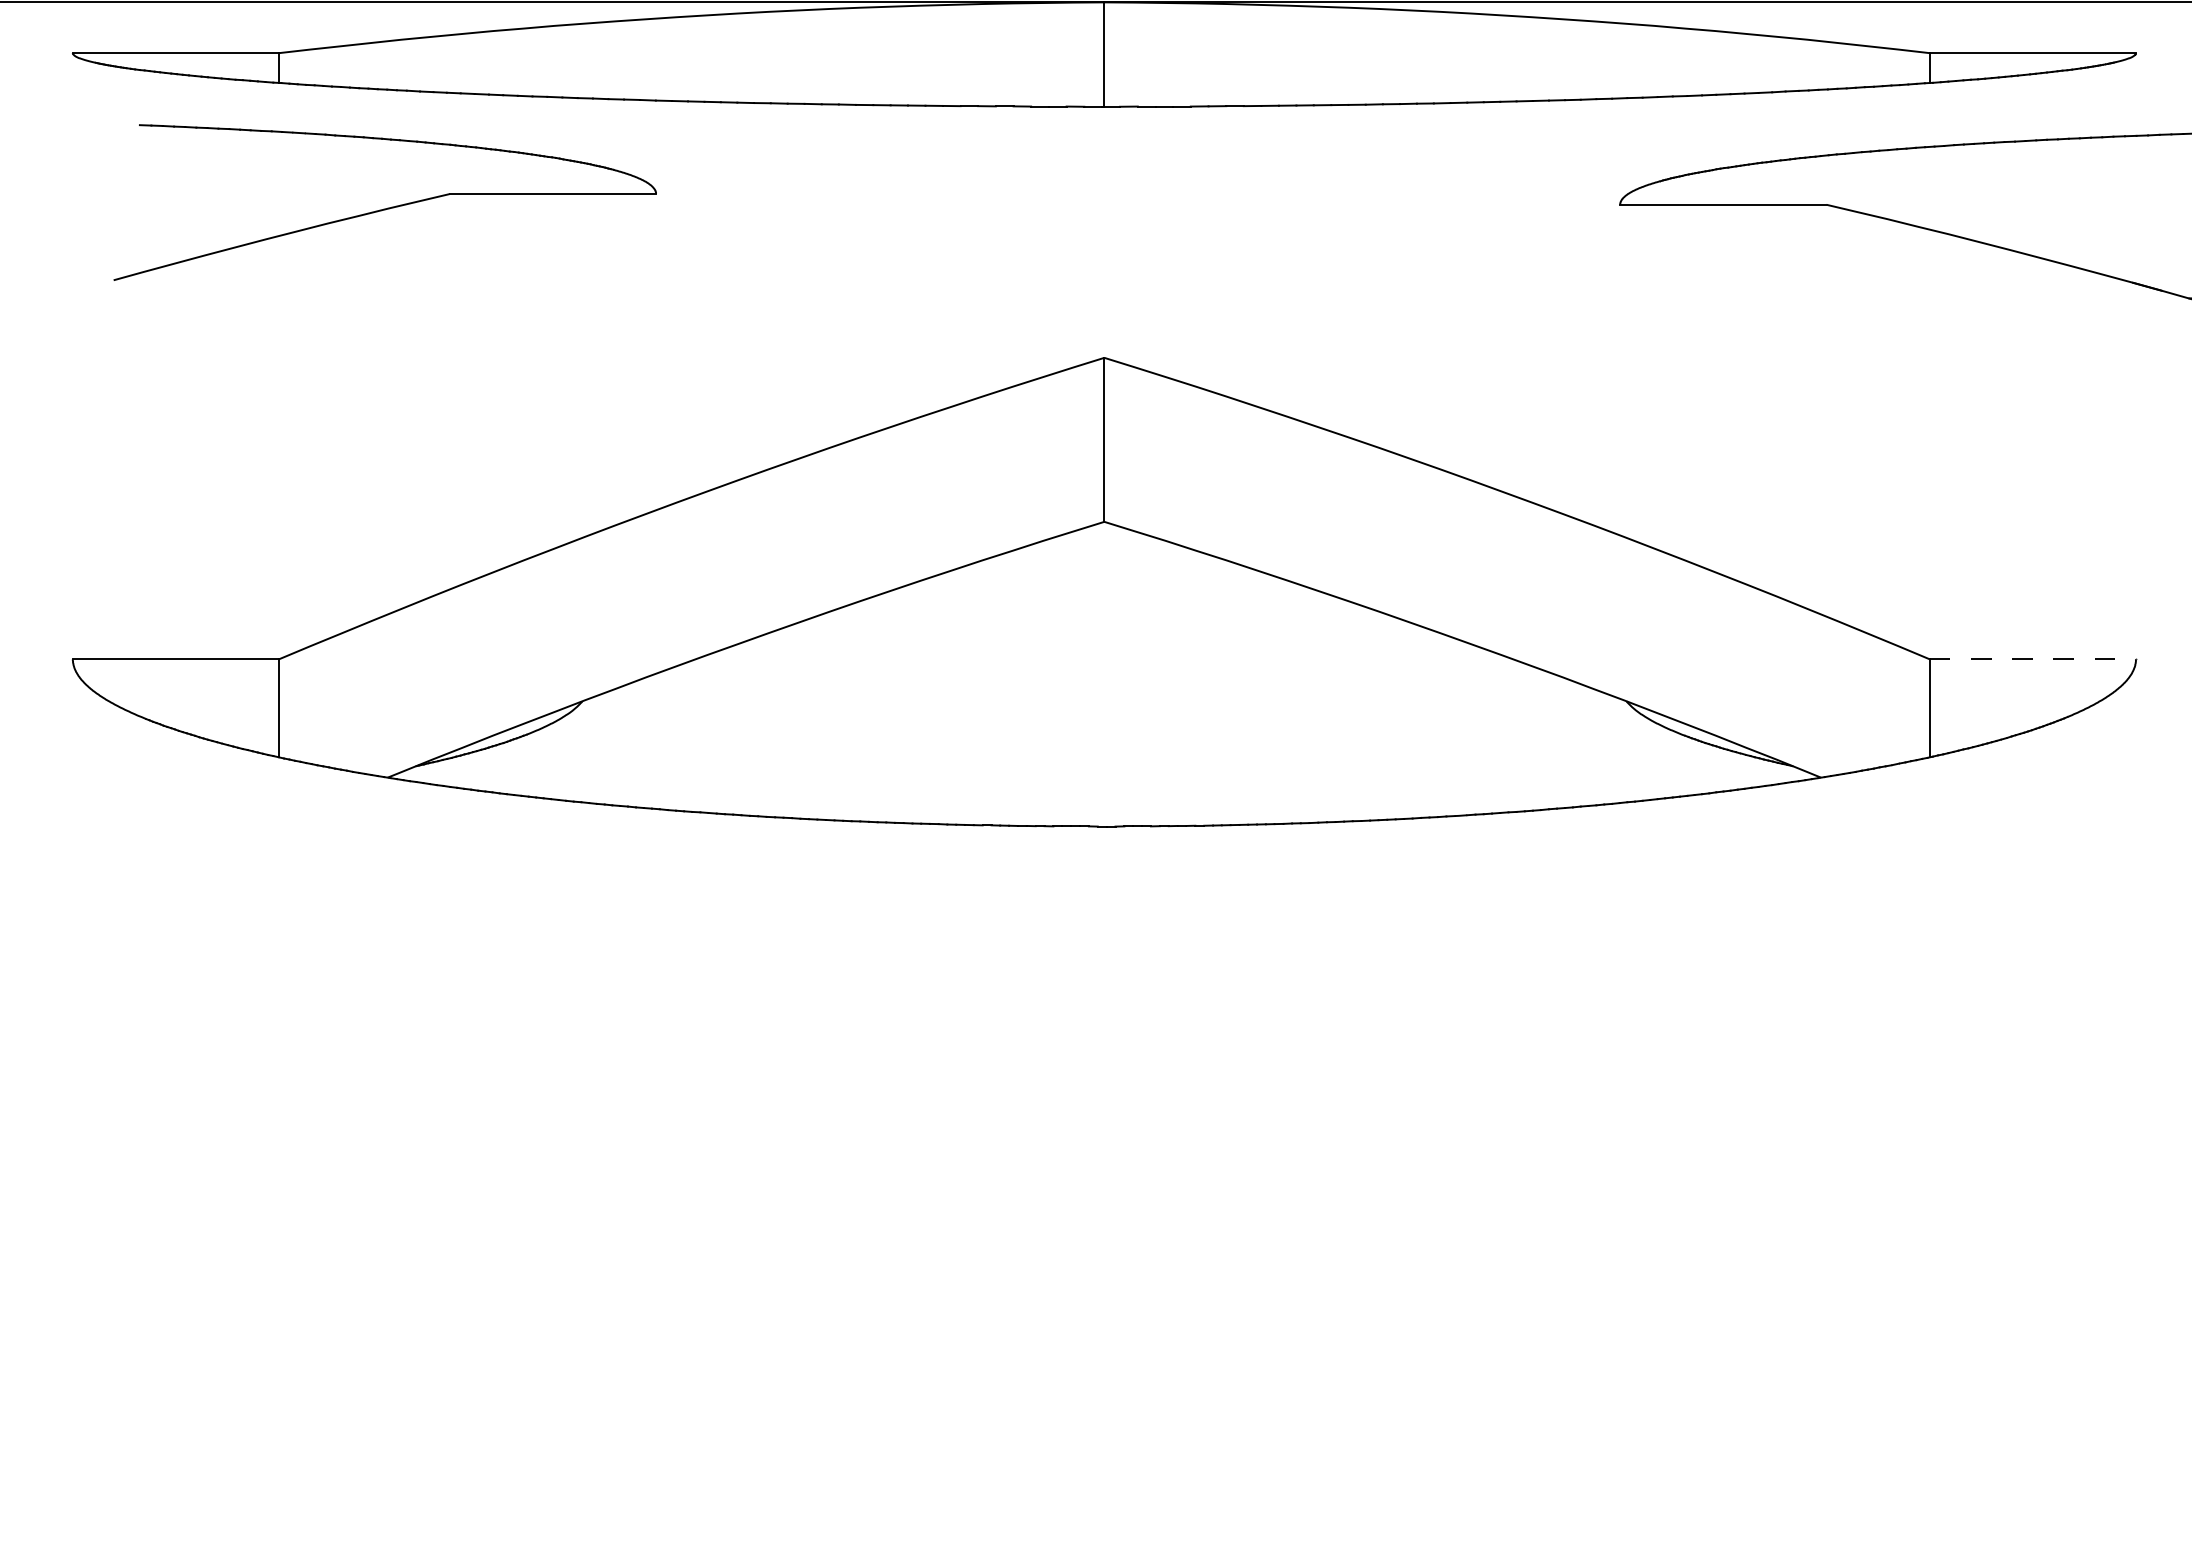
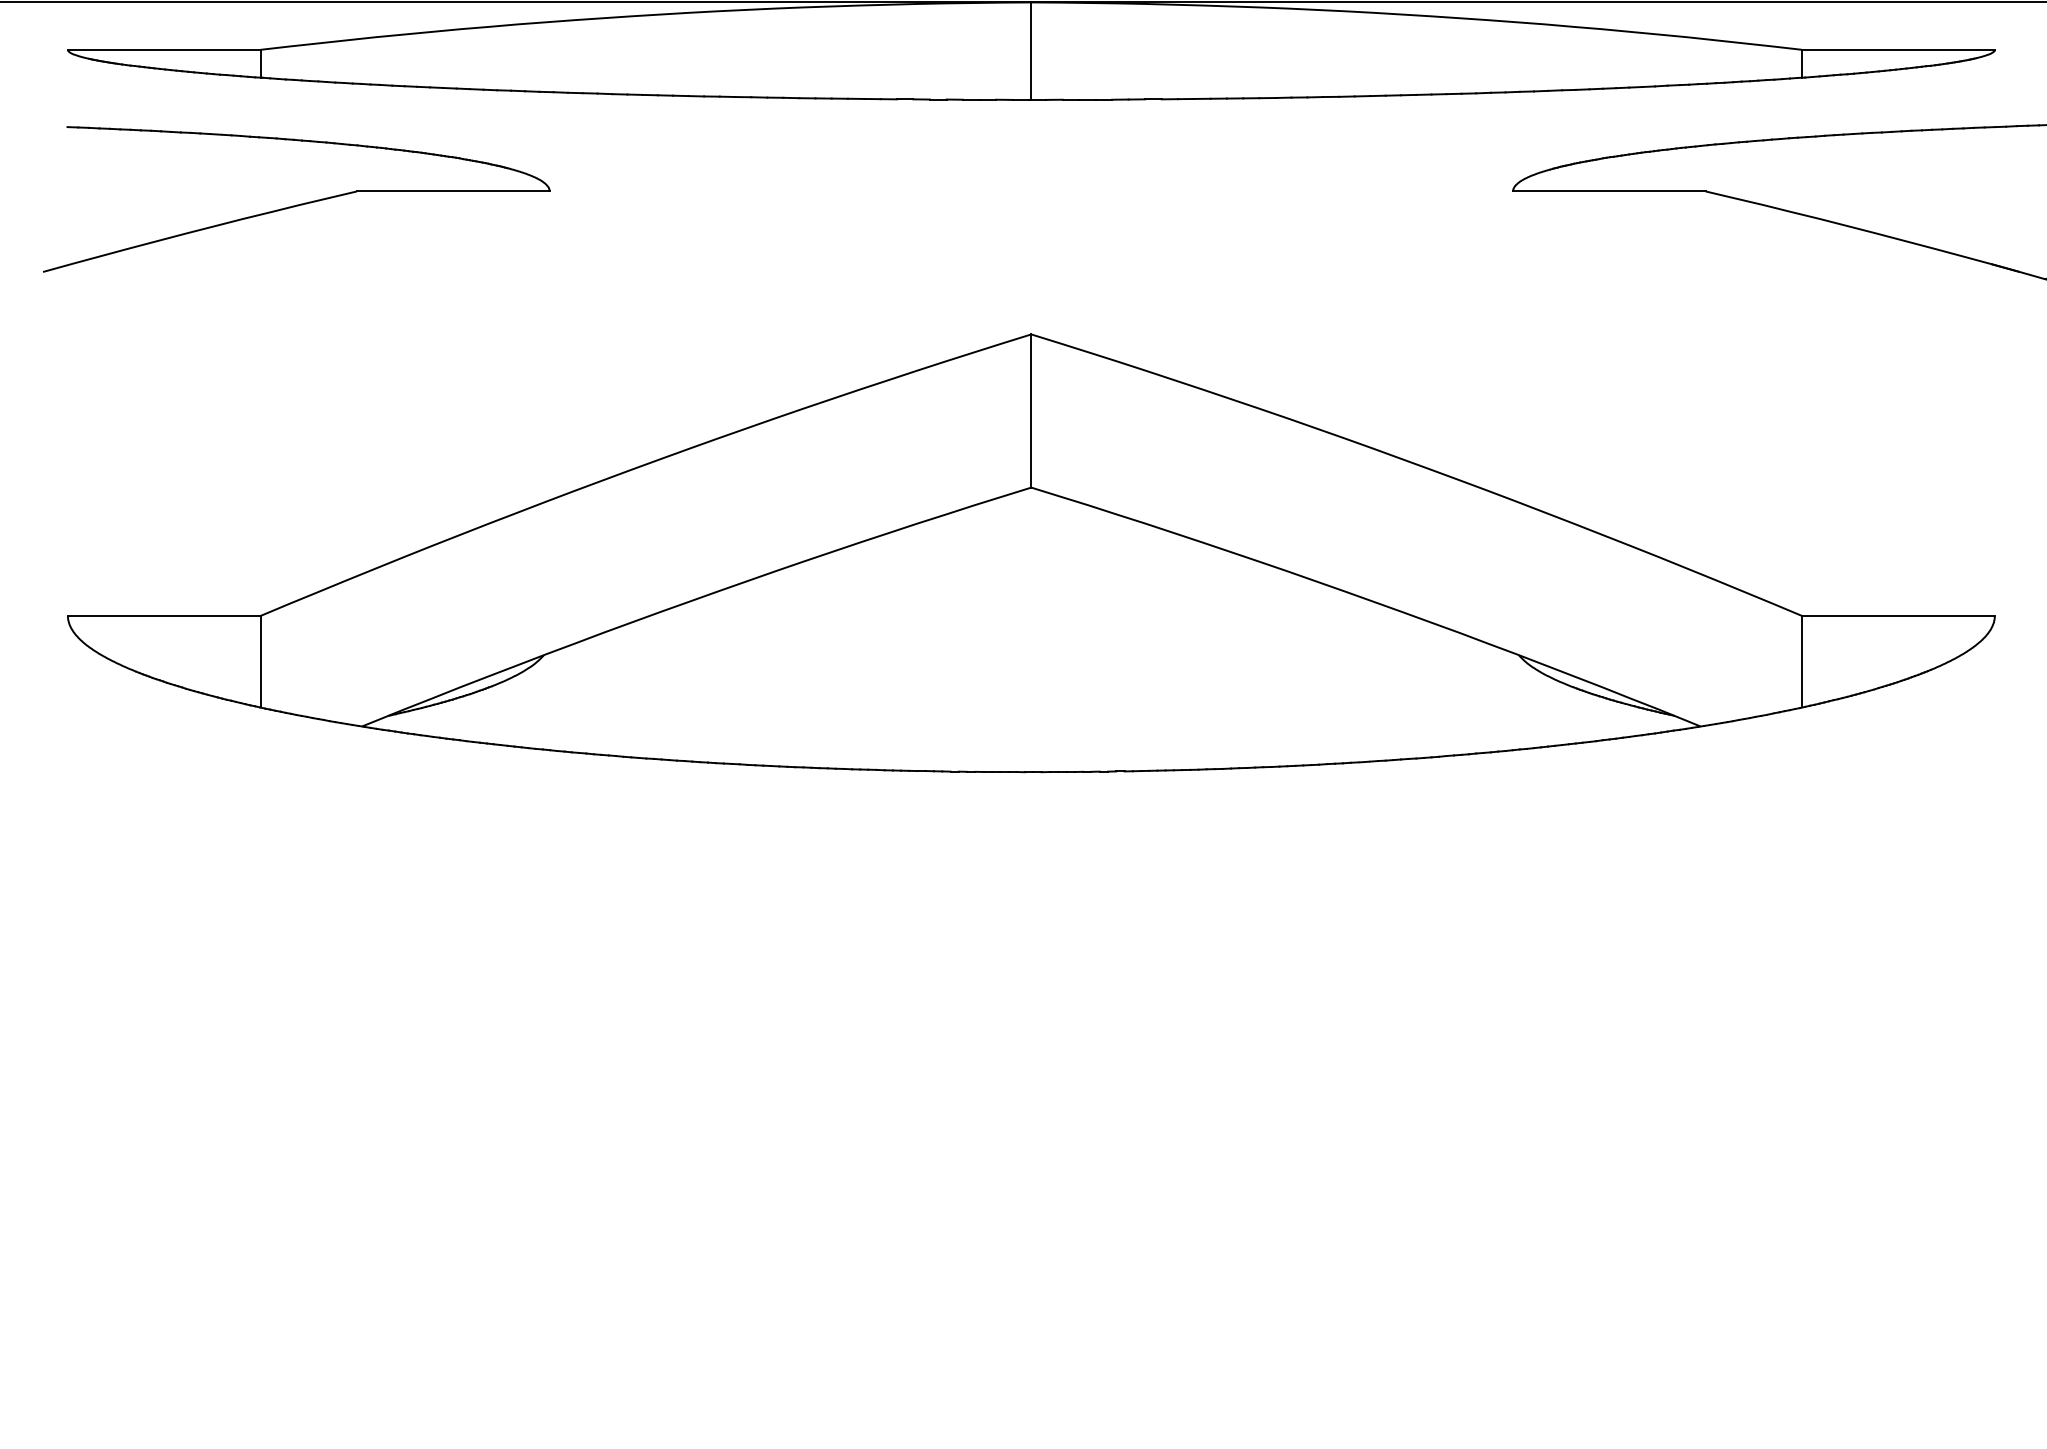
part: (385, 202) -> (296, 199), moved
line: (2032, 658) -> (1898, 615), dashed -> solid

